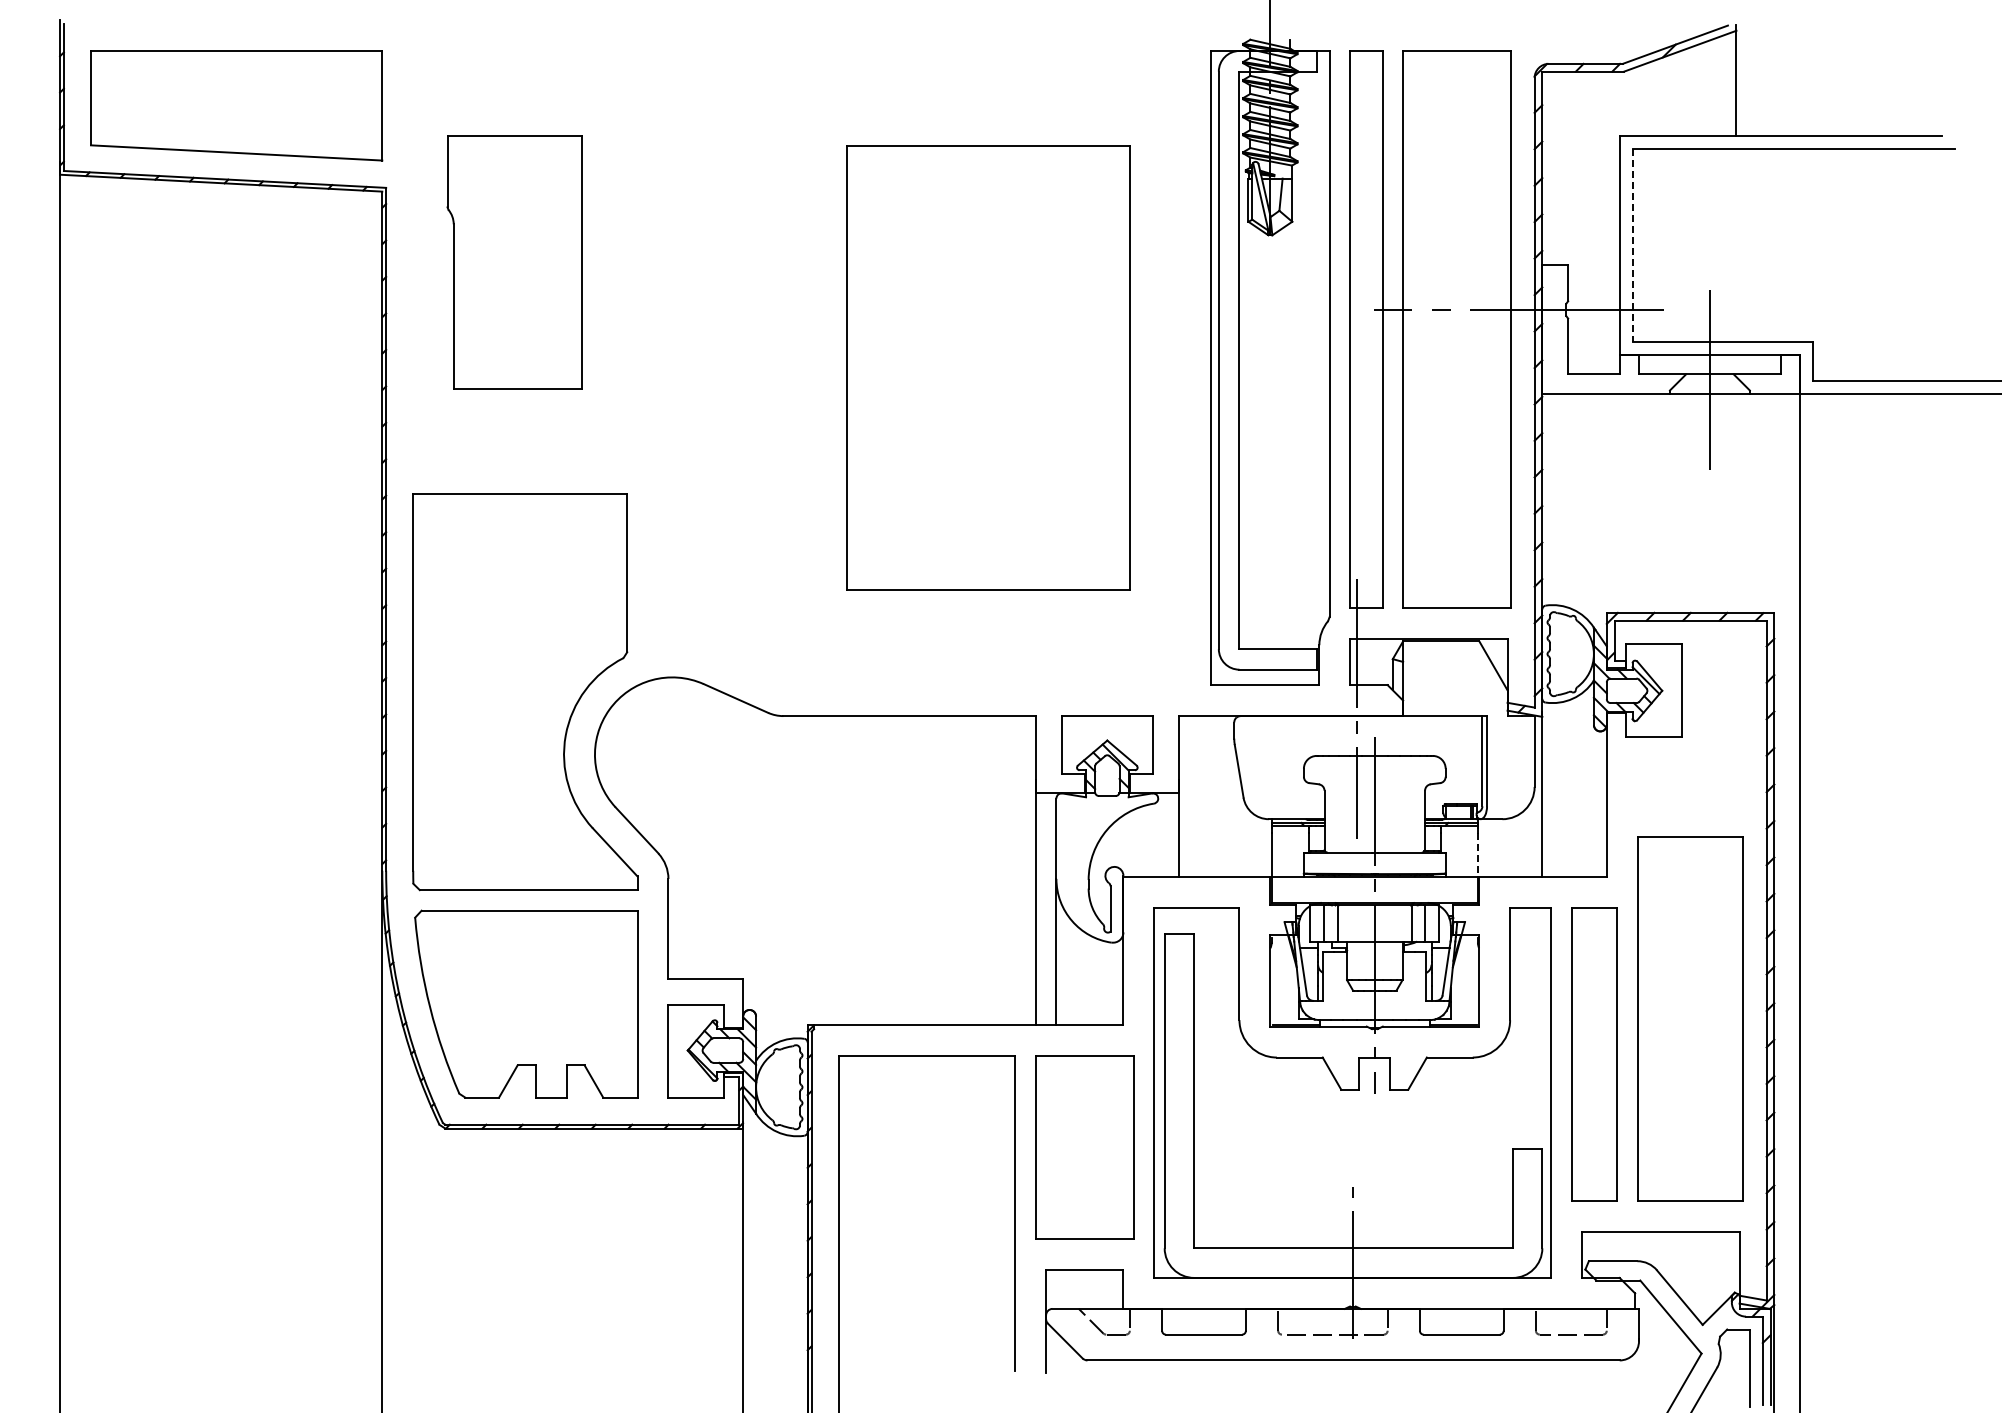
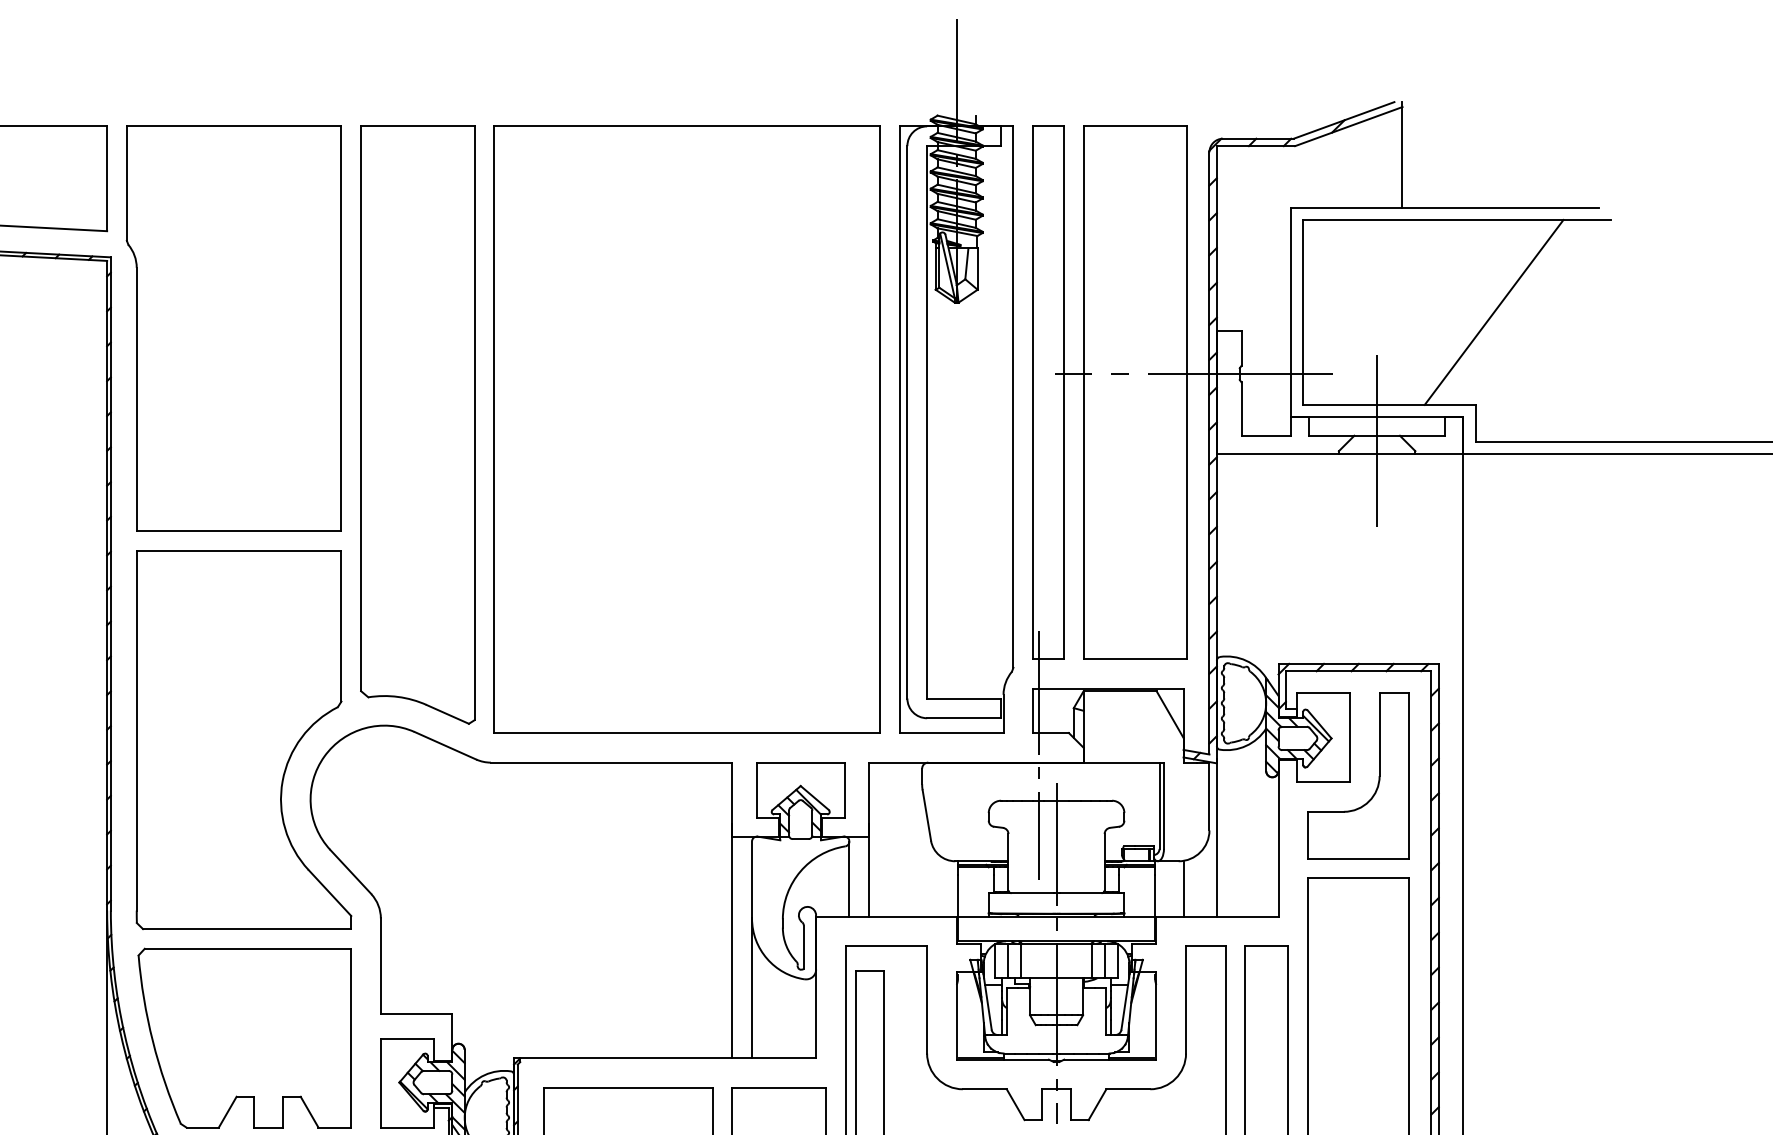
line: (1632, 245) -> (1303, 312), dashed -> solid
line: (1831, 245) -> (1493, 312), added
part: (514, 262) -> (233, 328), size x1.67
part: (706, 363) -> (417, 425), added
part: (988, 367) -> (687, 429), size x1.43
part: (1711, 730) -> (1378, 776), added
line: (1158, 837) -> (849, 878), added
line: (1507, 847) -> (1183, 888), added
line: (1477, 855) -> (1154, 895), dashed -> solid

